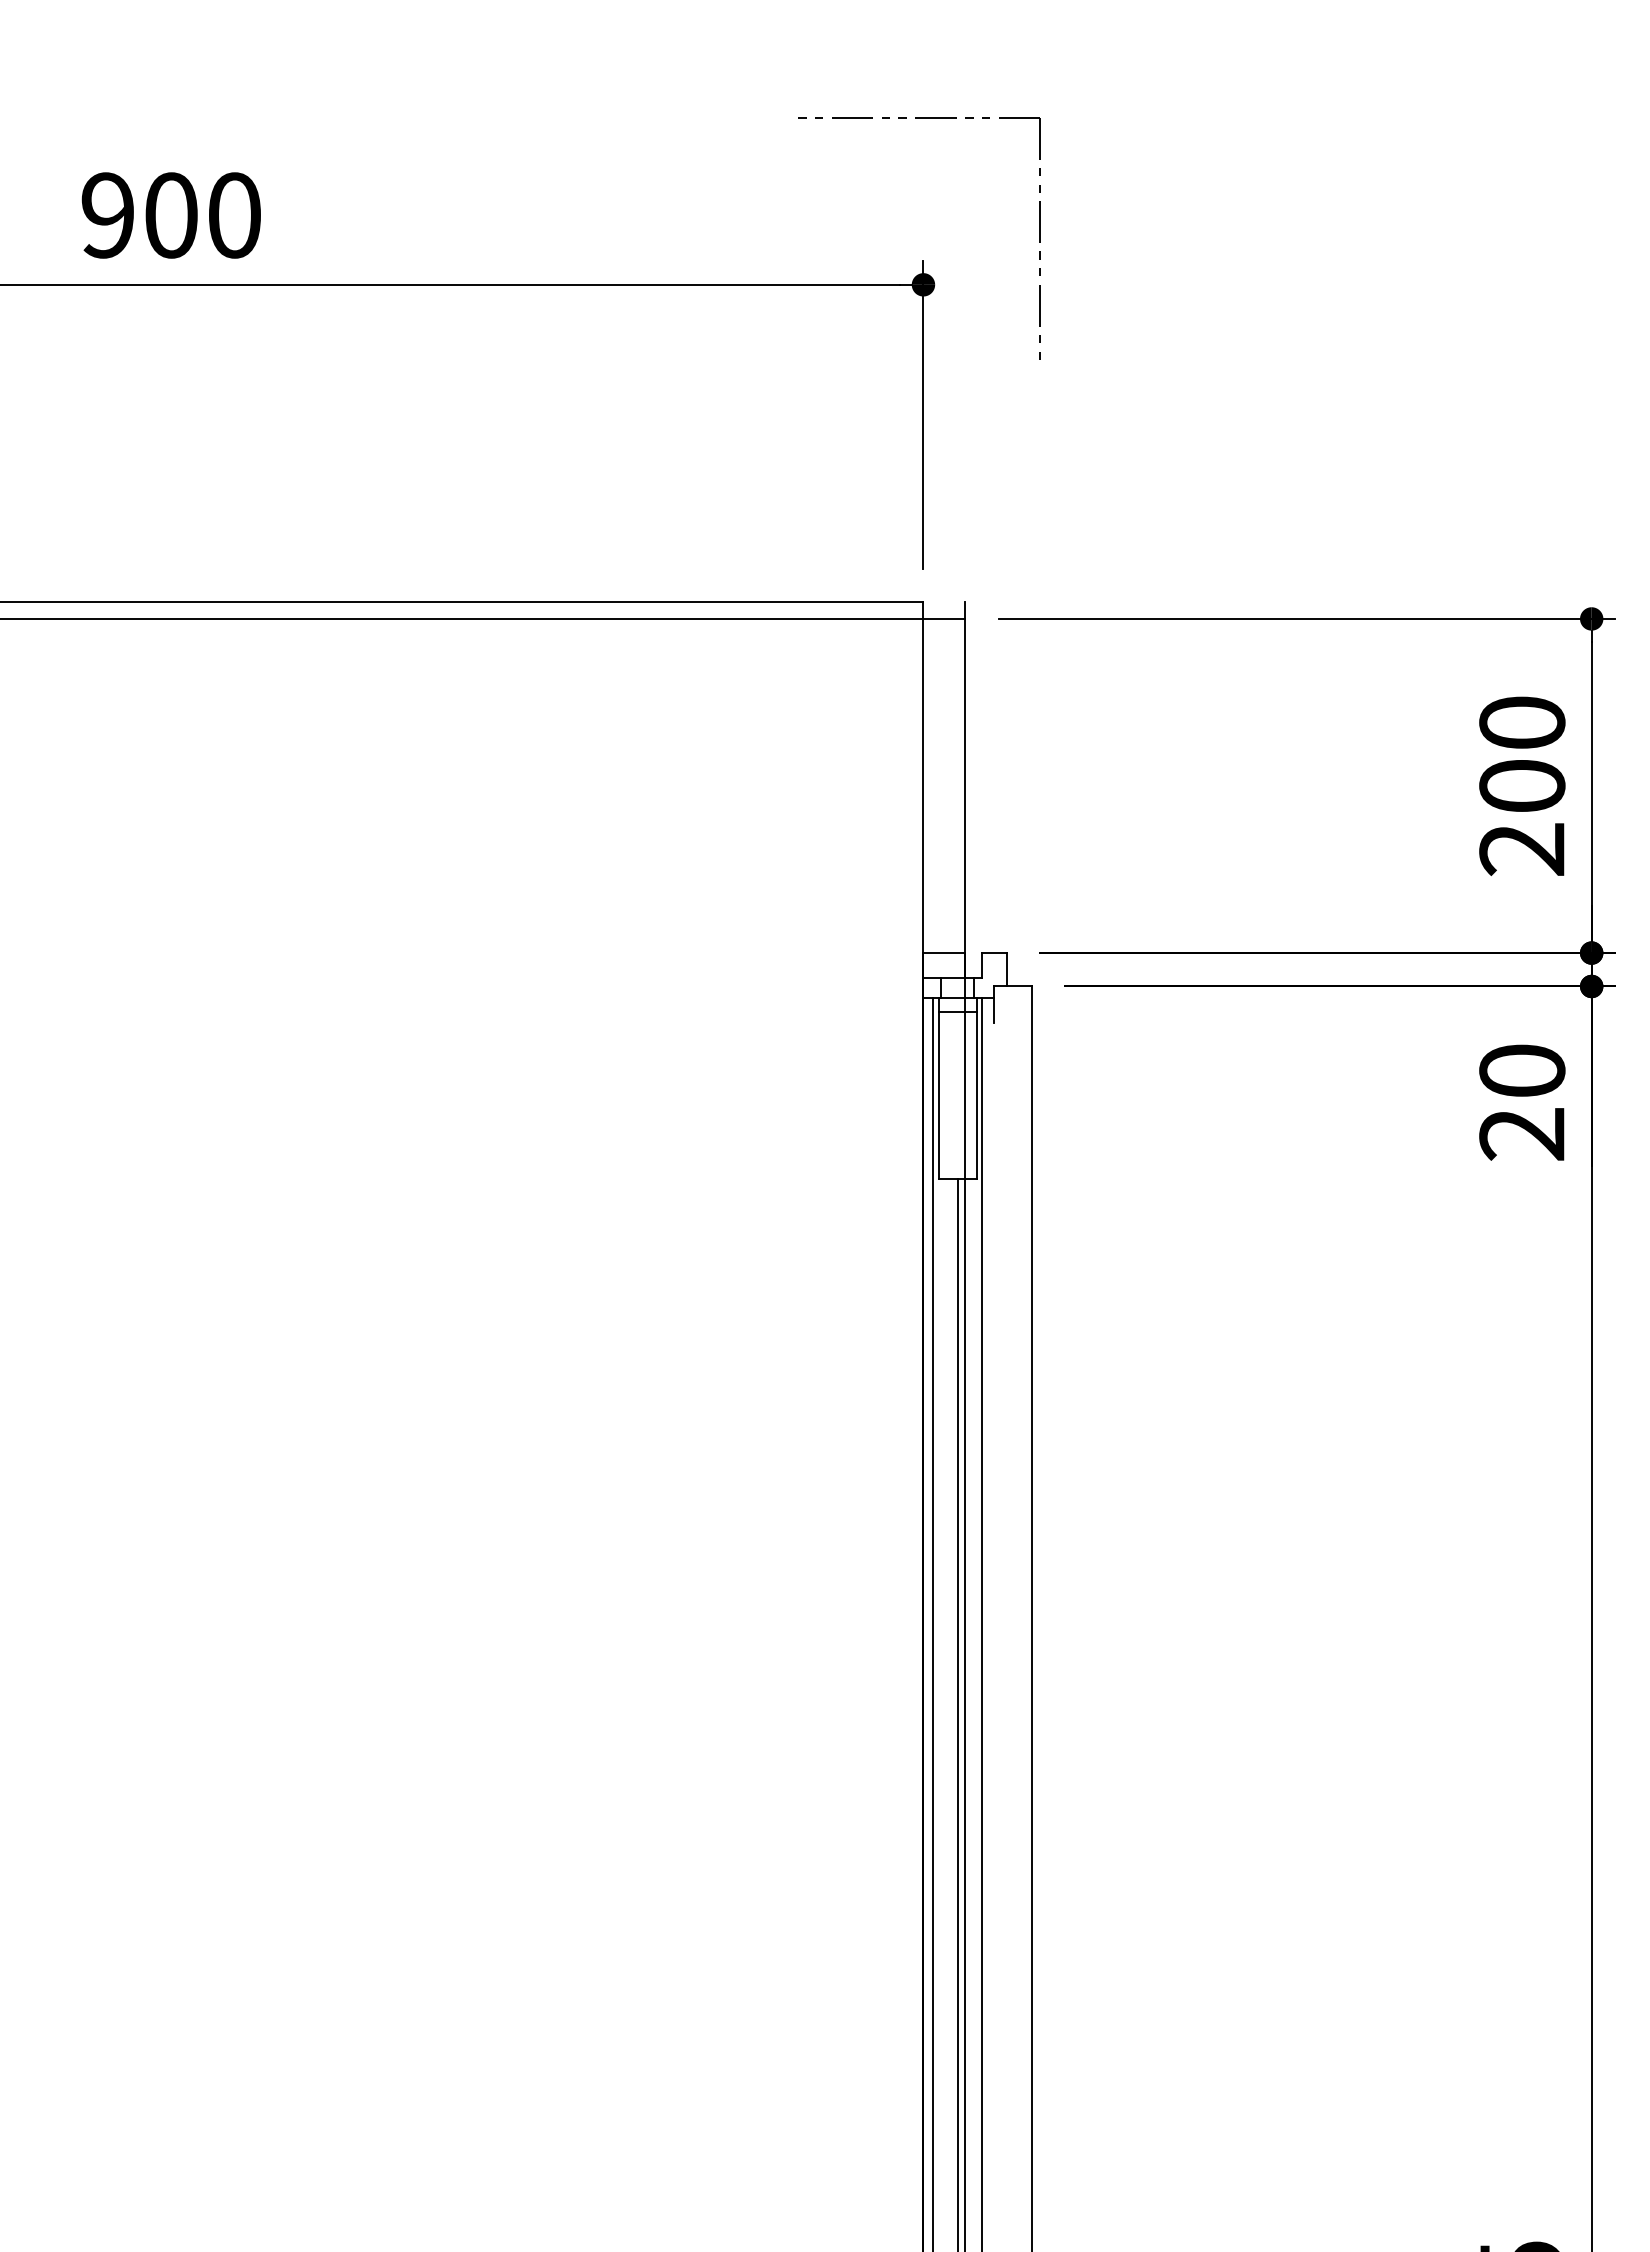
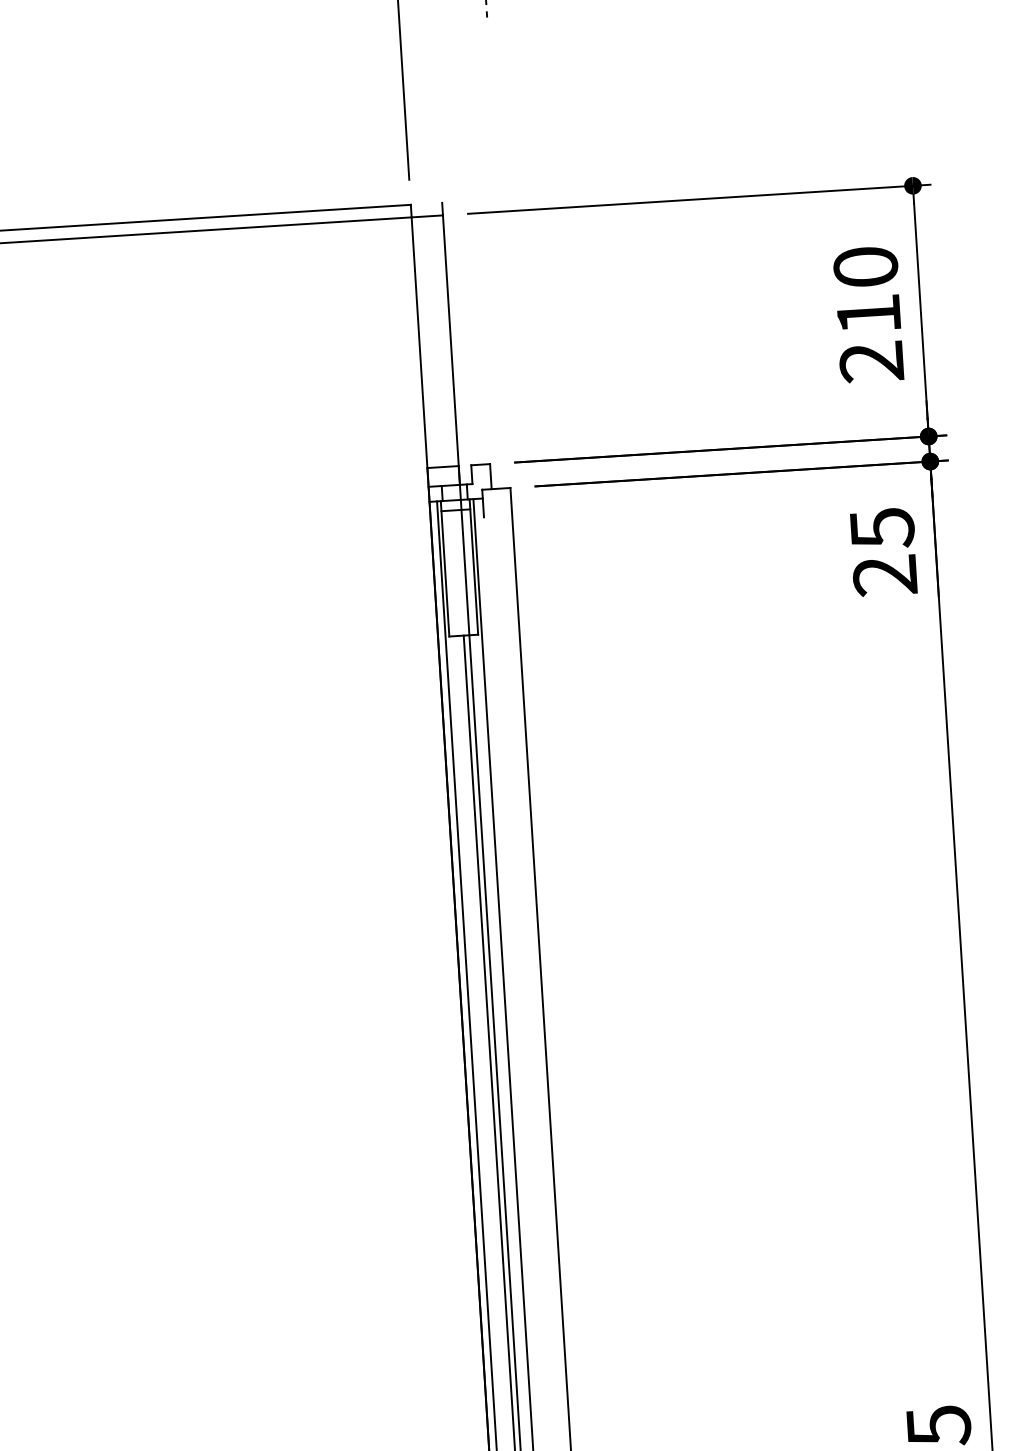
text: (1522, 785) -> (868, 314), 200 -> 210
text: (1522, 1071) -> (882, 528), 20 -> 25

